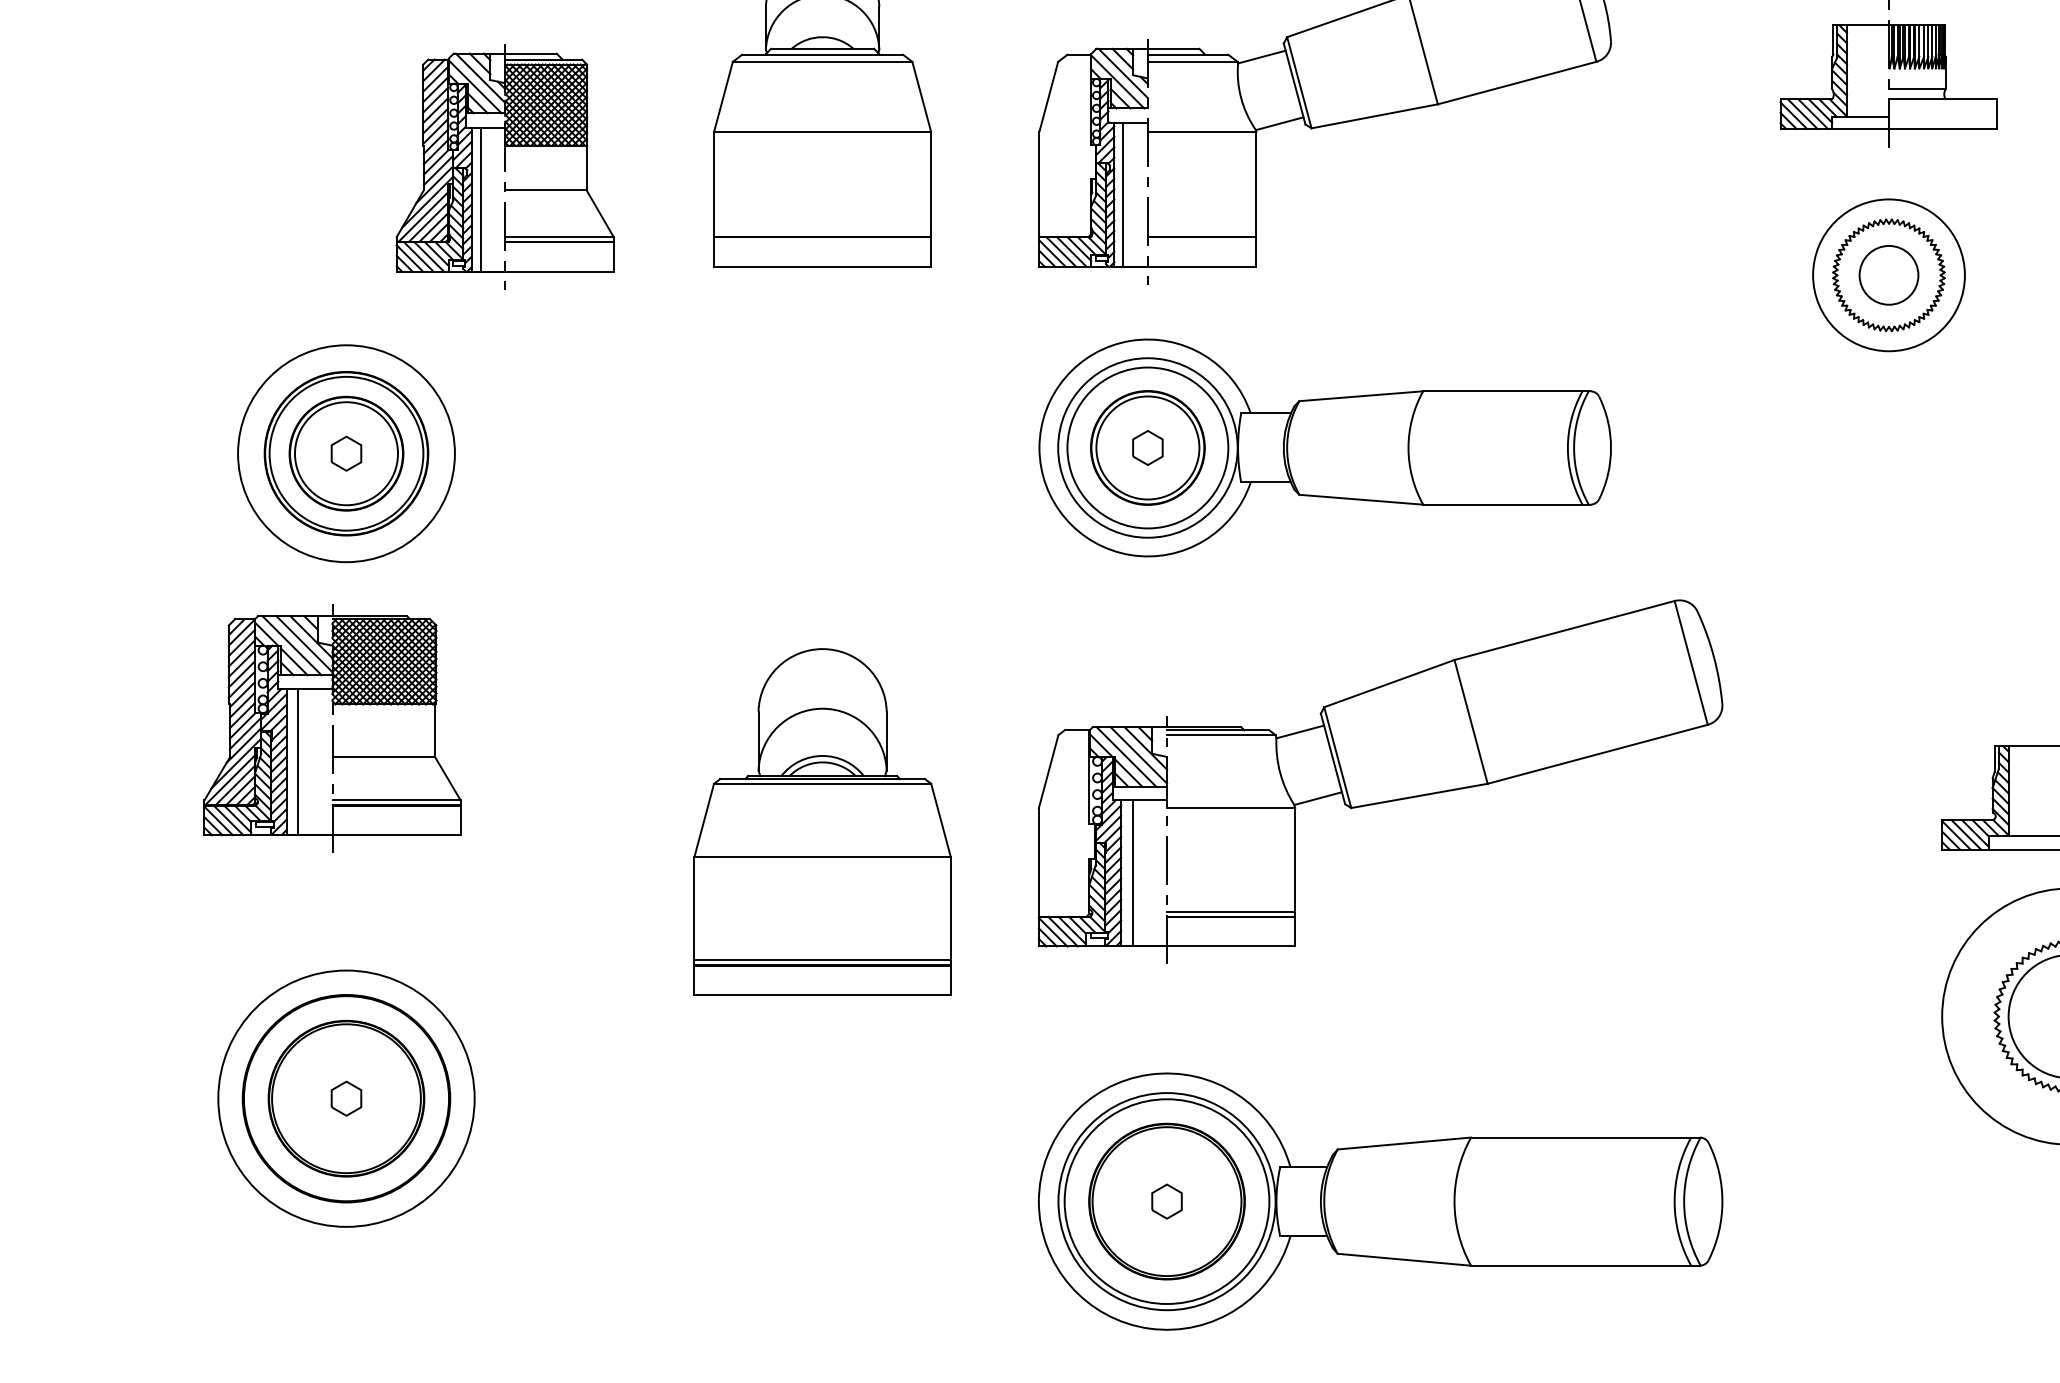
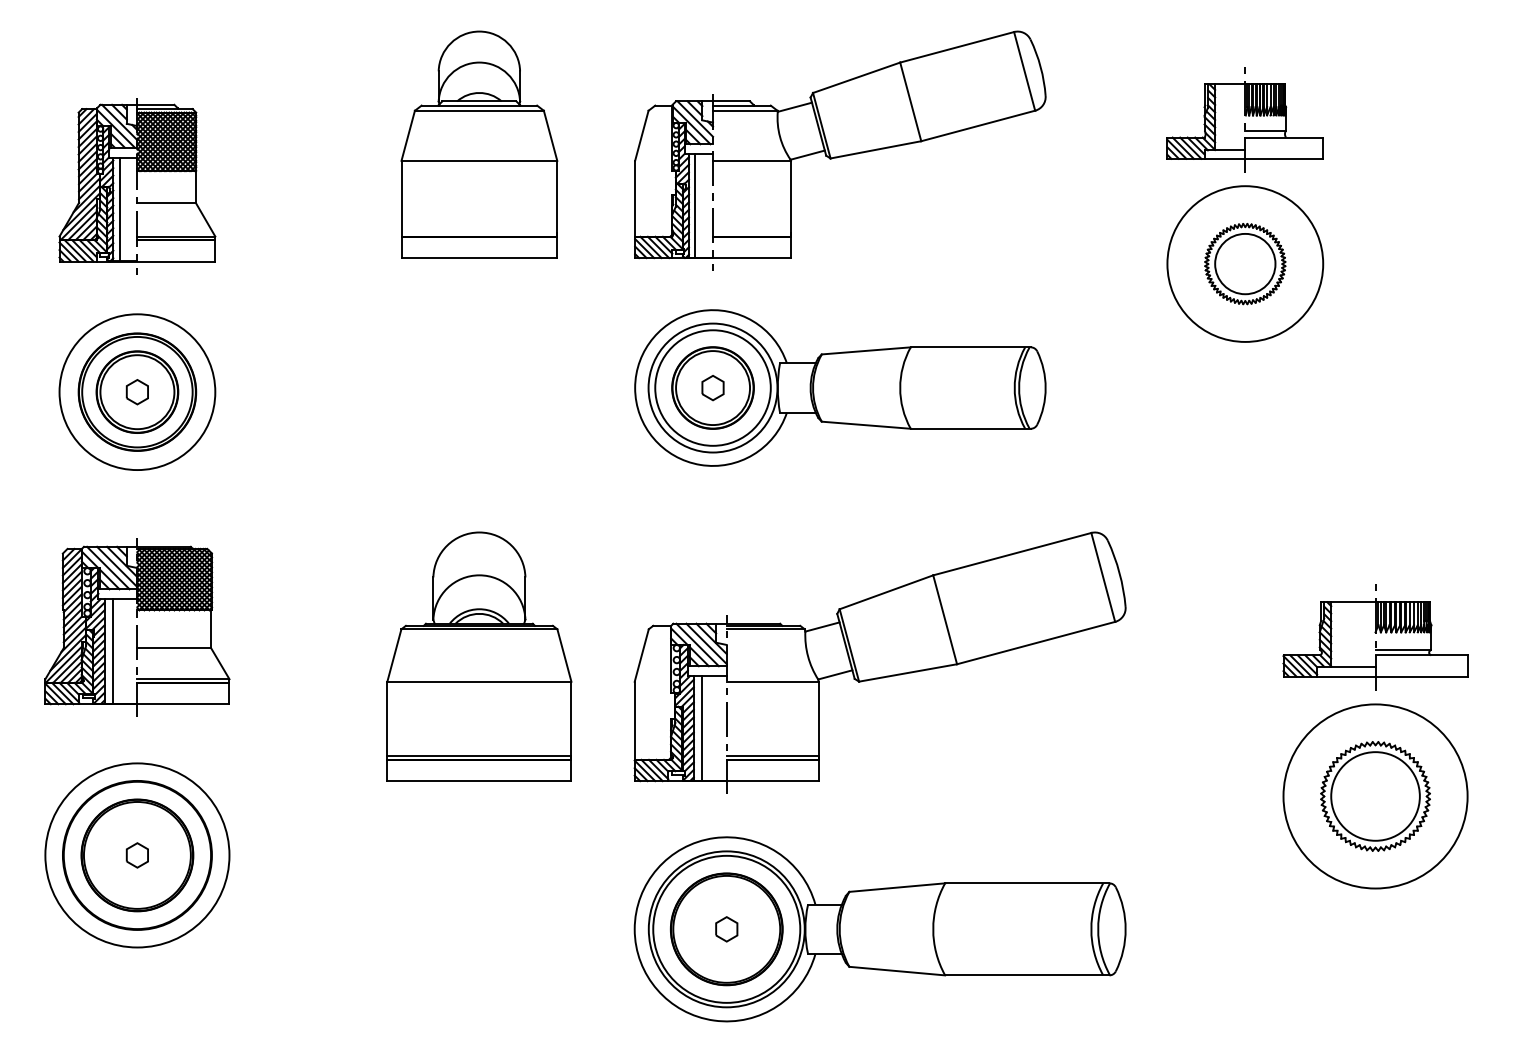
part: (505, 167) -> (137, 186), moved
circle: (1889, 274) -> (1245, 263), size x1.43
circle: (1889, 274) -> (1245, 263), size x1.43
part: (332, 728) -> (137, 627), moved
part: (1379, 781) -> (879, 662), moved

